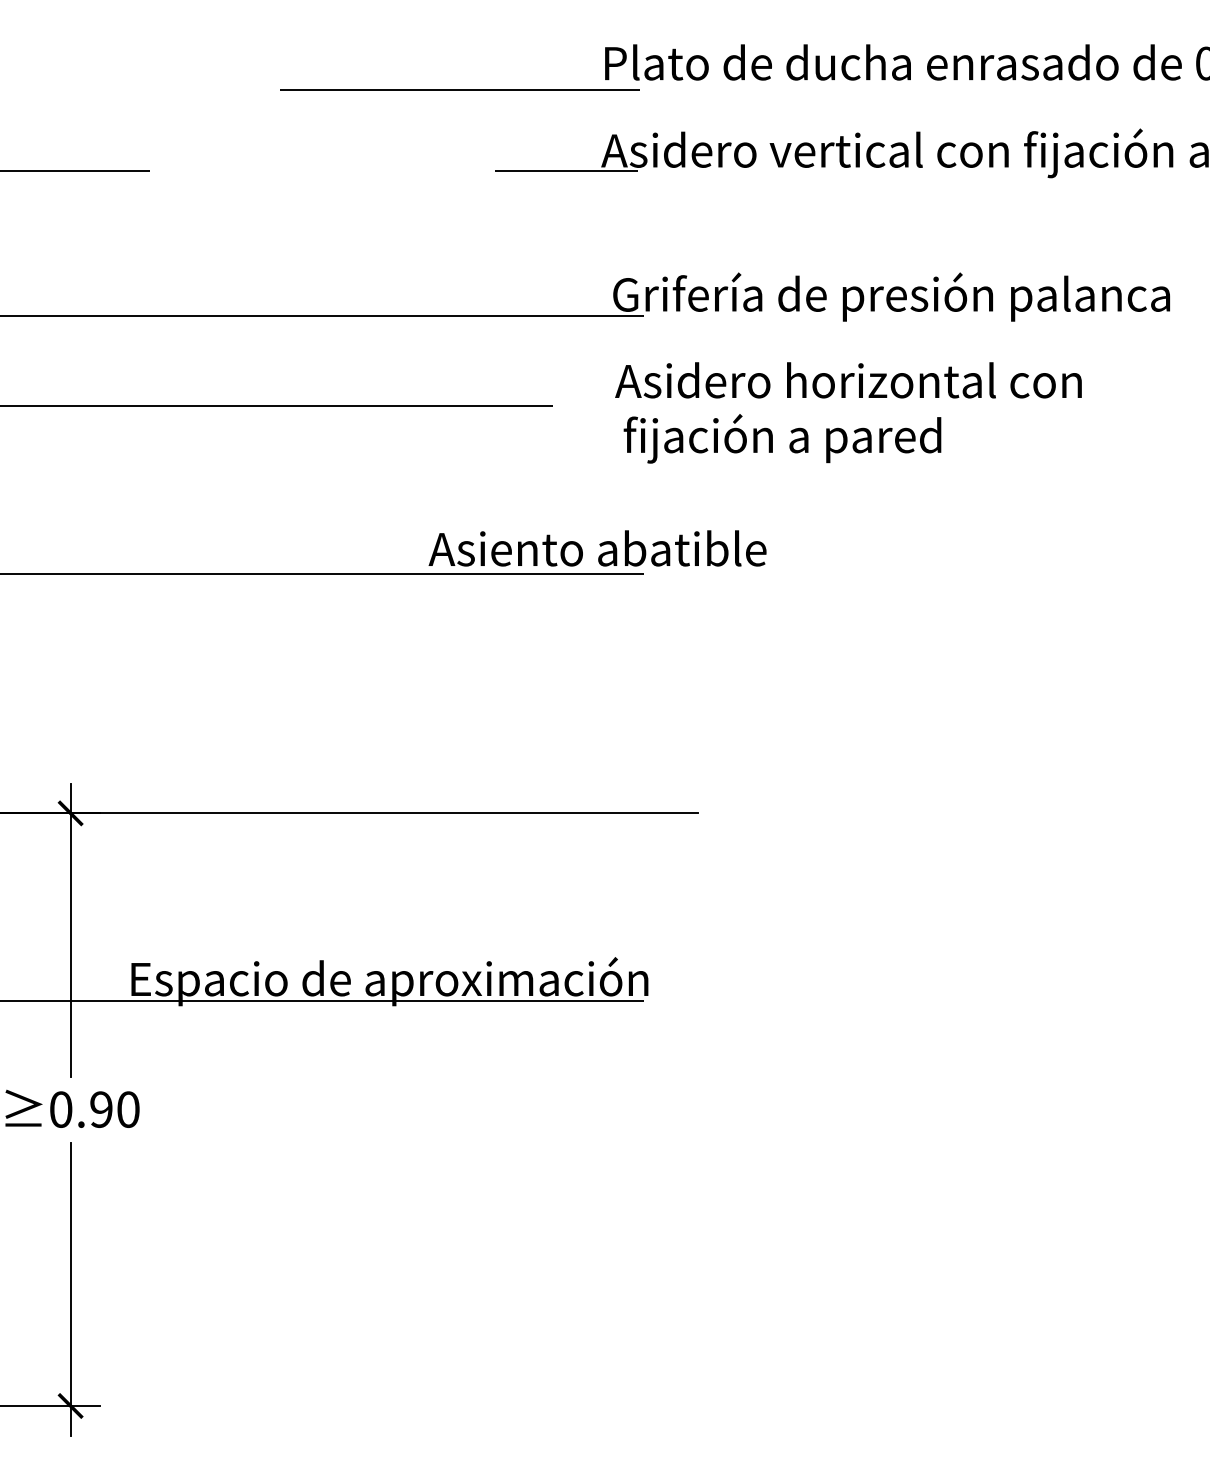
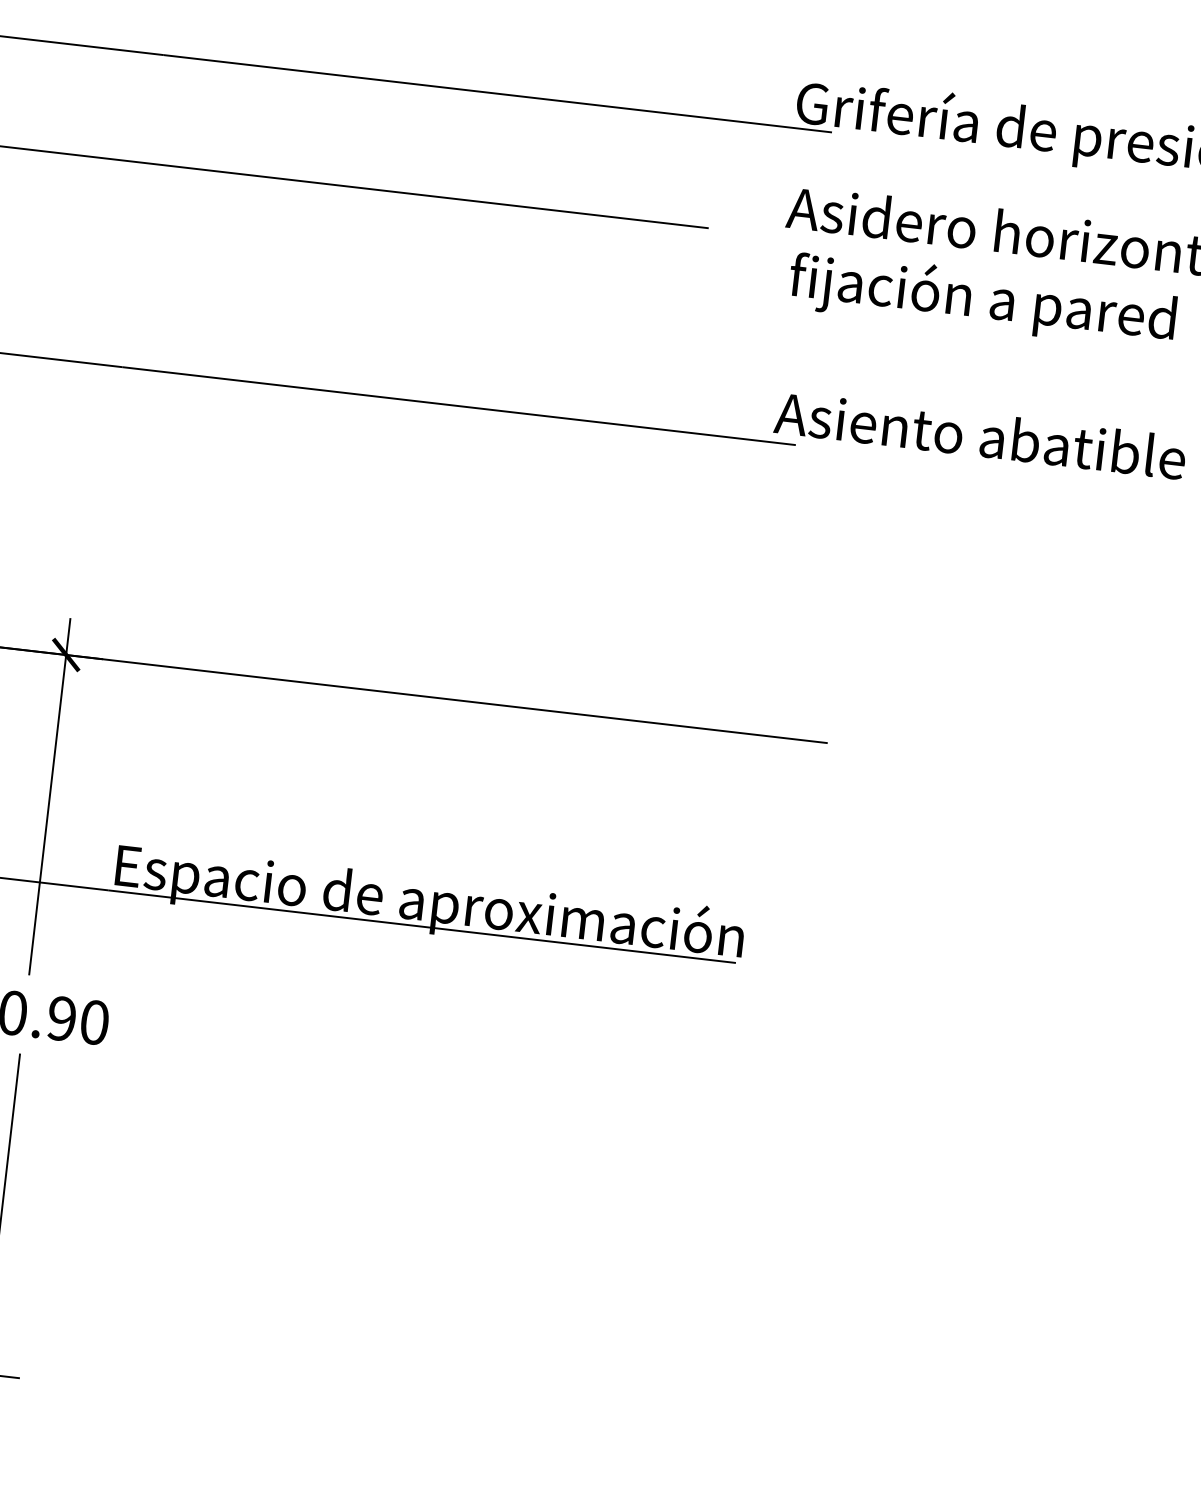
text: (597, 548) -> (980, 435), moved

